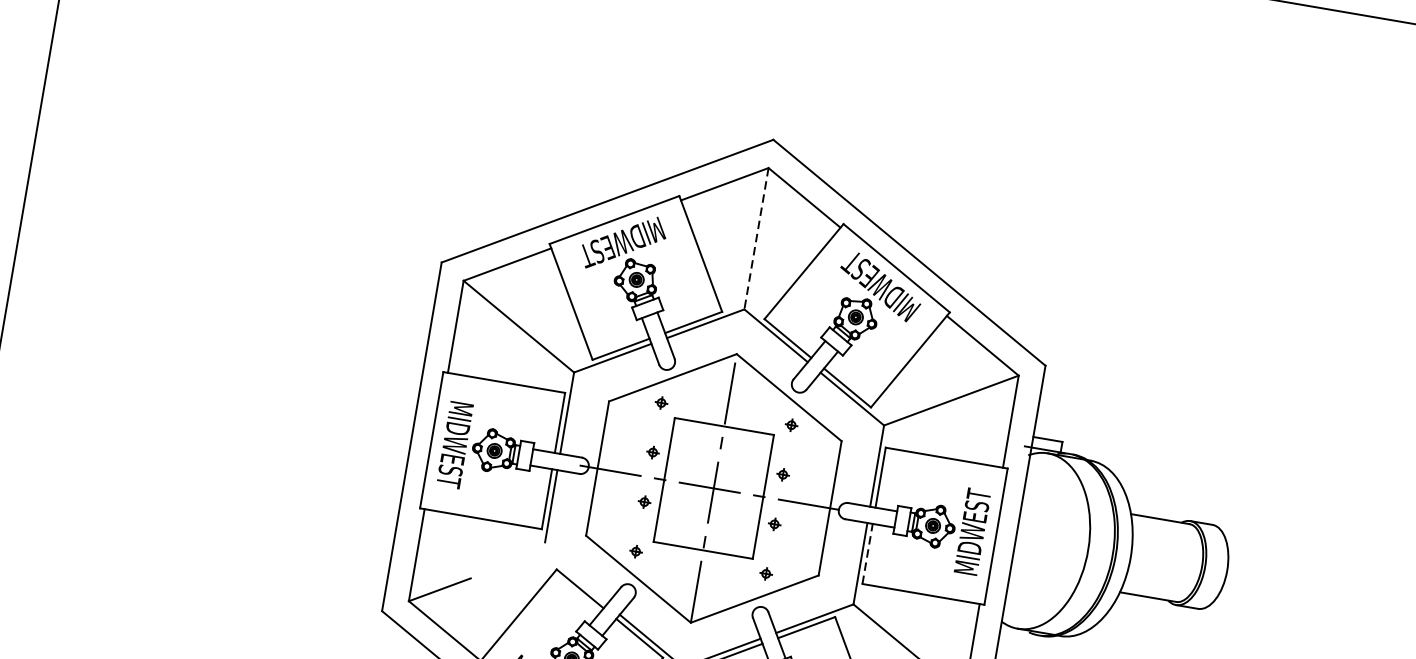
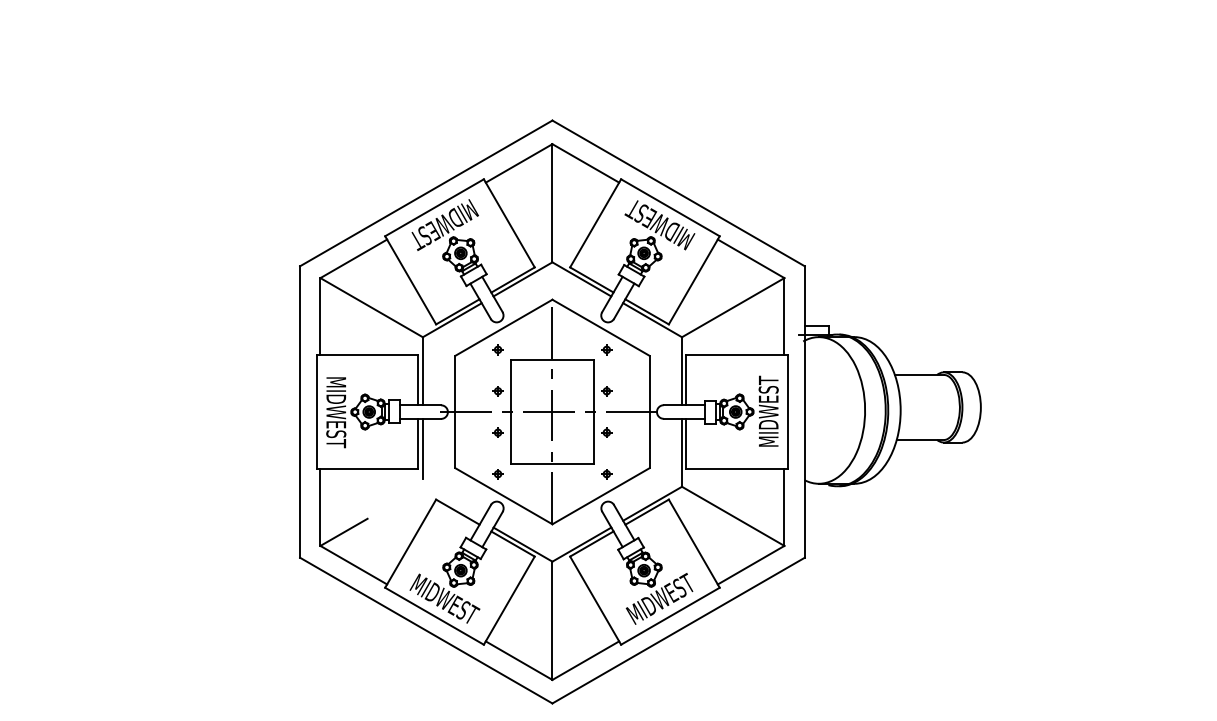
line: (756, 239) -> (552, 203), dashed -> solid
line: (867, 553) -> (686, 443), dashed -> solid

